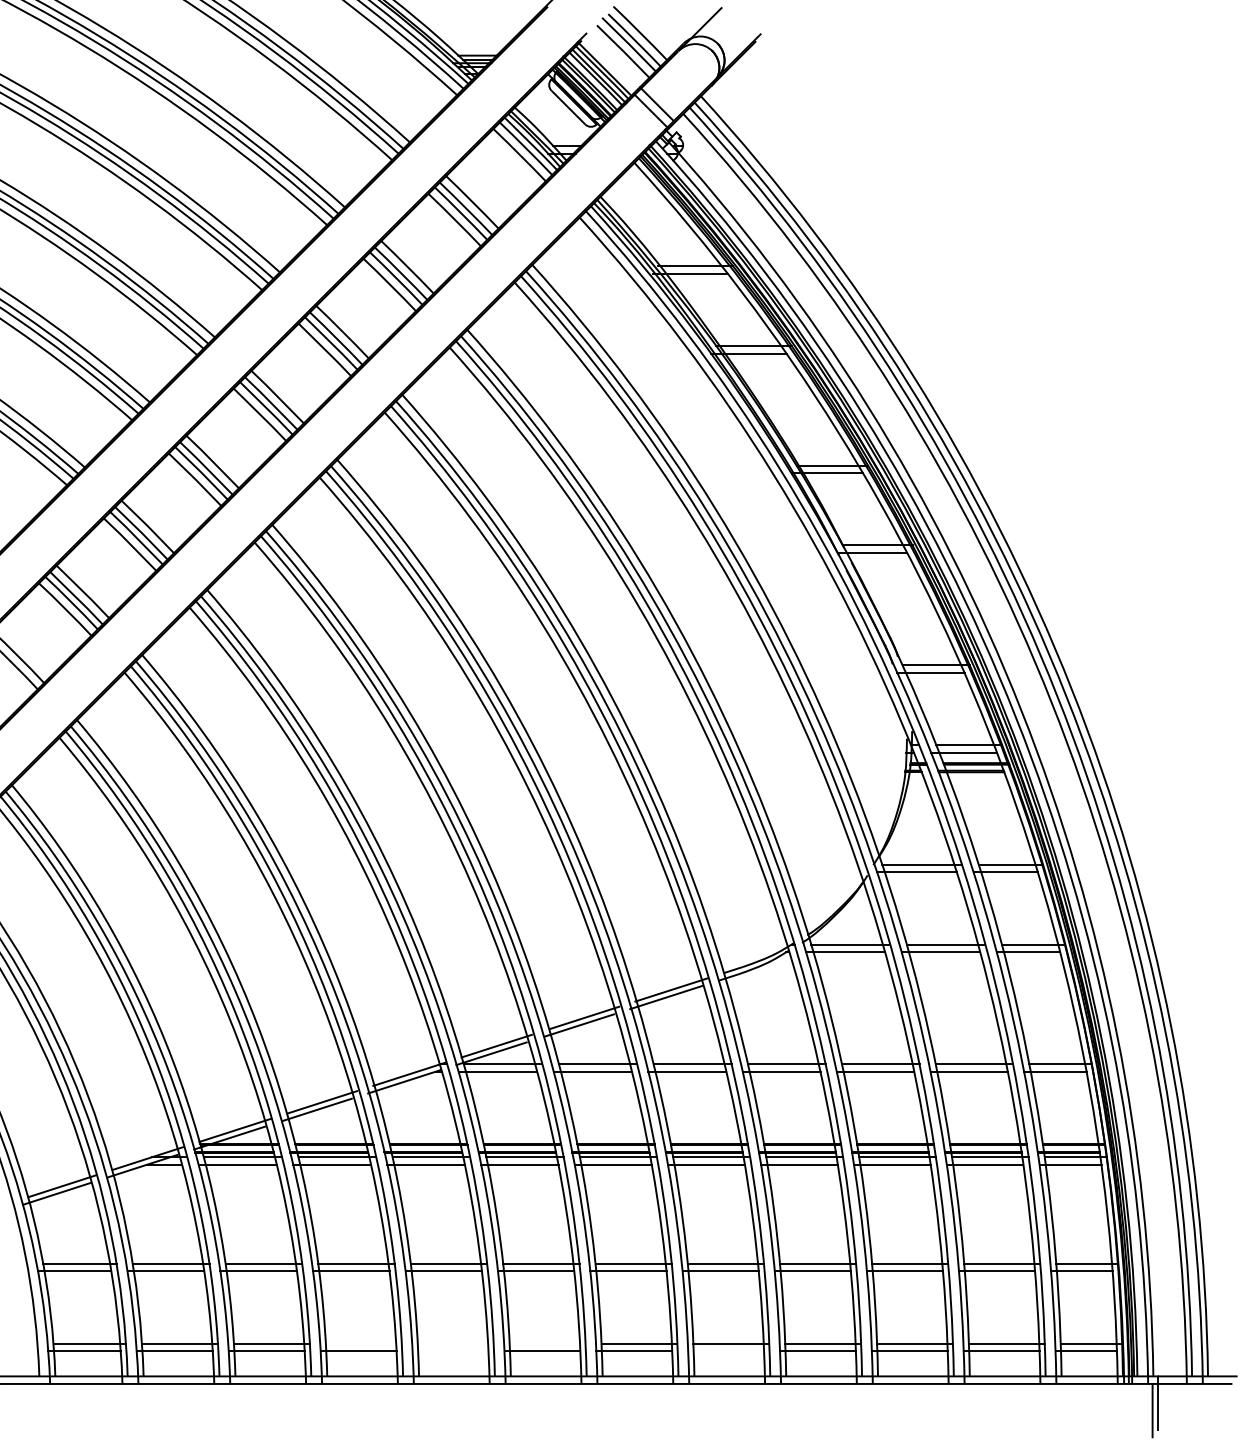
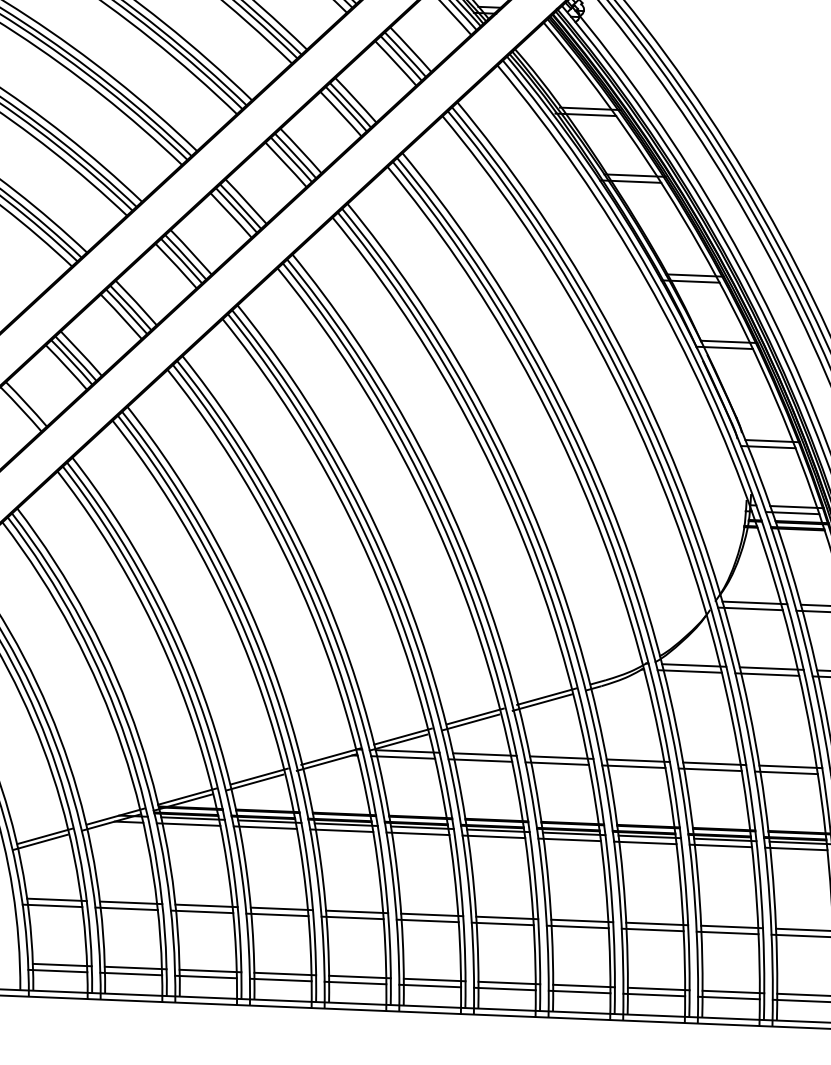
line: (363, 1343) -> (284, 974), added
line: (455, 1343) -> (359, 977), added
line: (547, 1343) -> (434, 980), added
line: (450, 1351) -> (355, 983), added
line: (726, 1351) -> (579, 992), added

